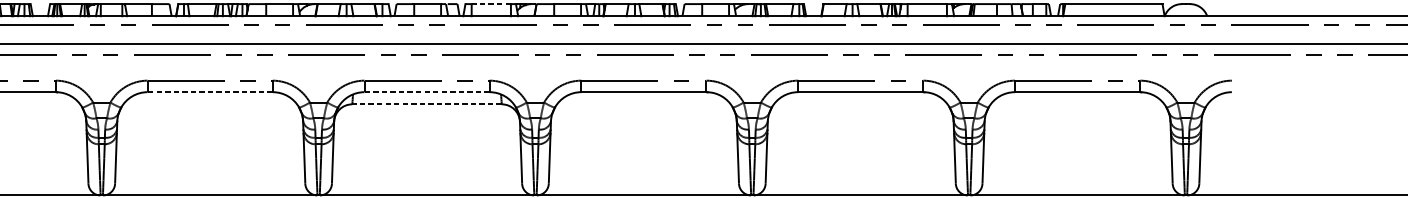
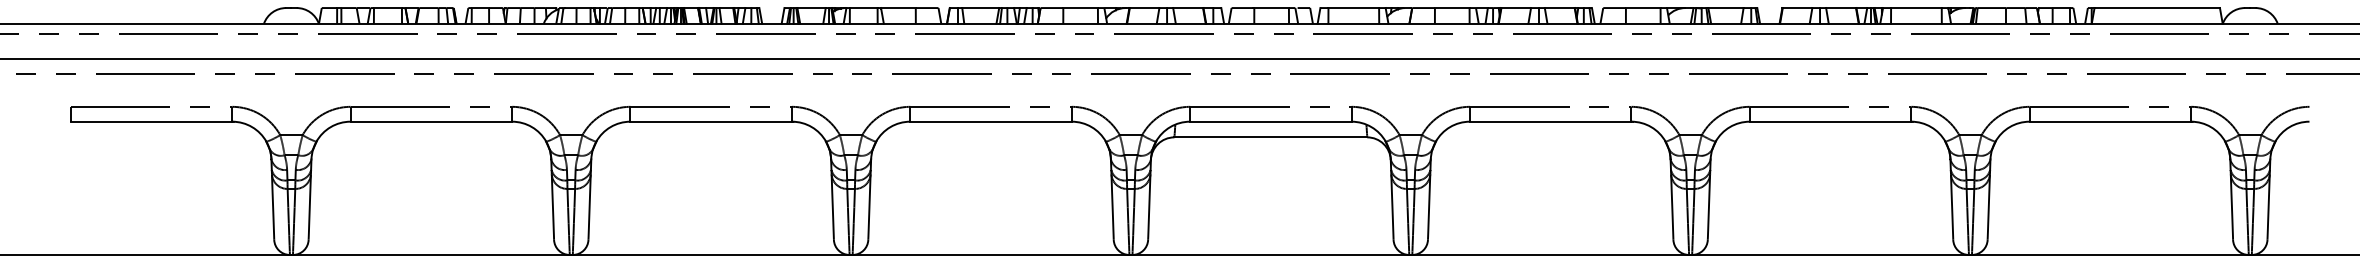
line: (491, 4) -> (1353, 8), dashed -> solid
line: (210, 92) -> (991, 121), dashed -> solid
line: (426, 92) -> (1270, 121), dashed -> solid
line: (426, 104) -> (1270, 137), dashed -> solid

